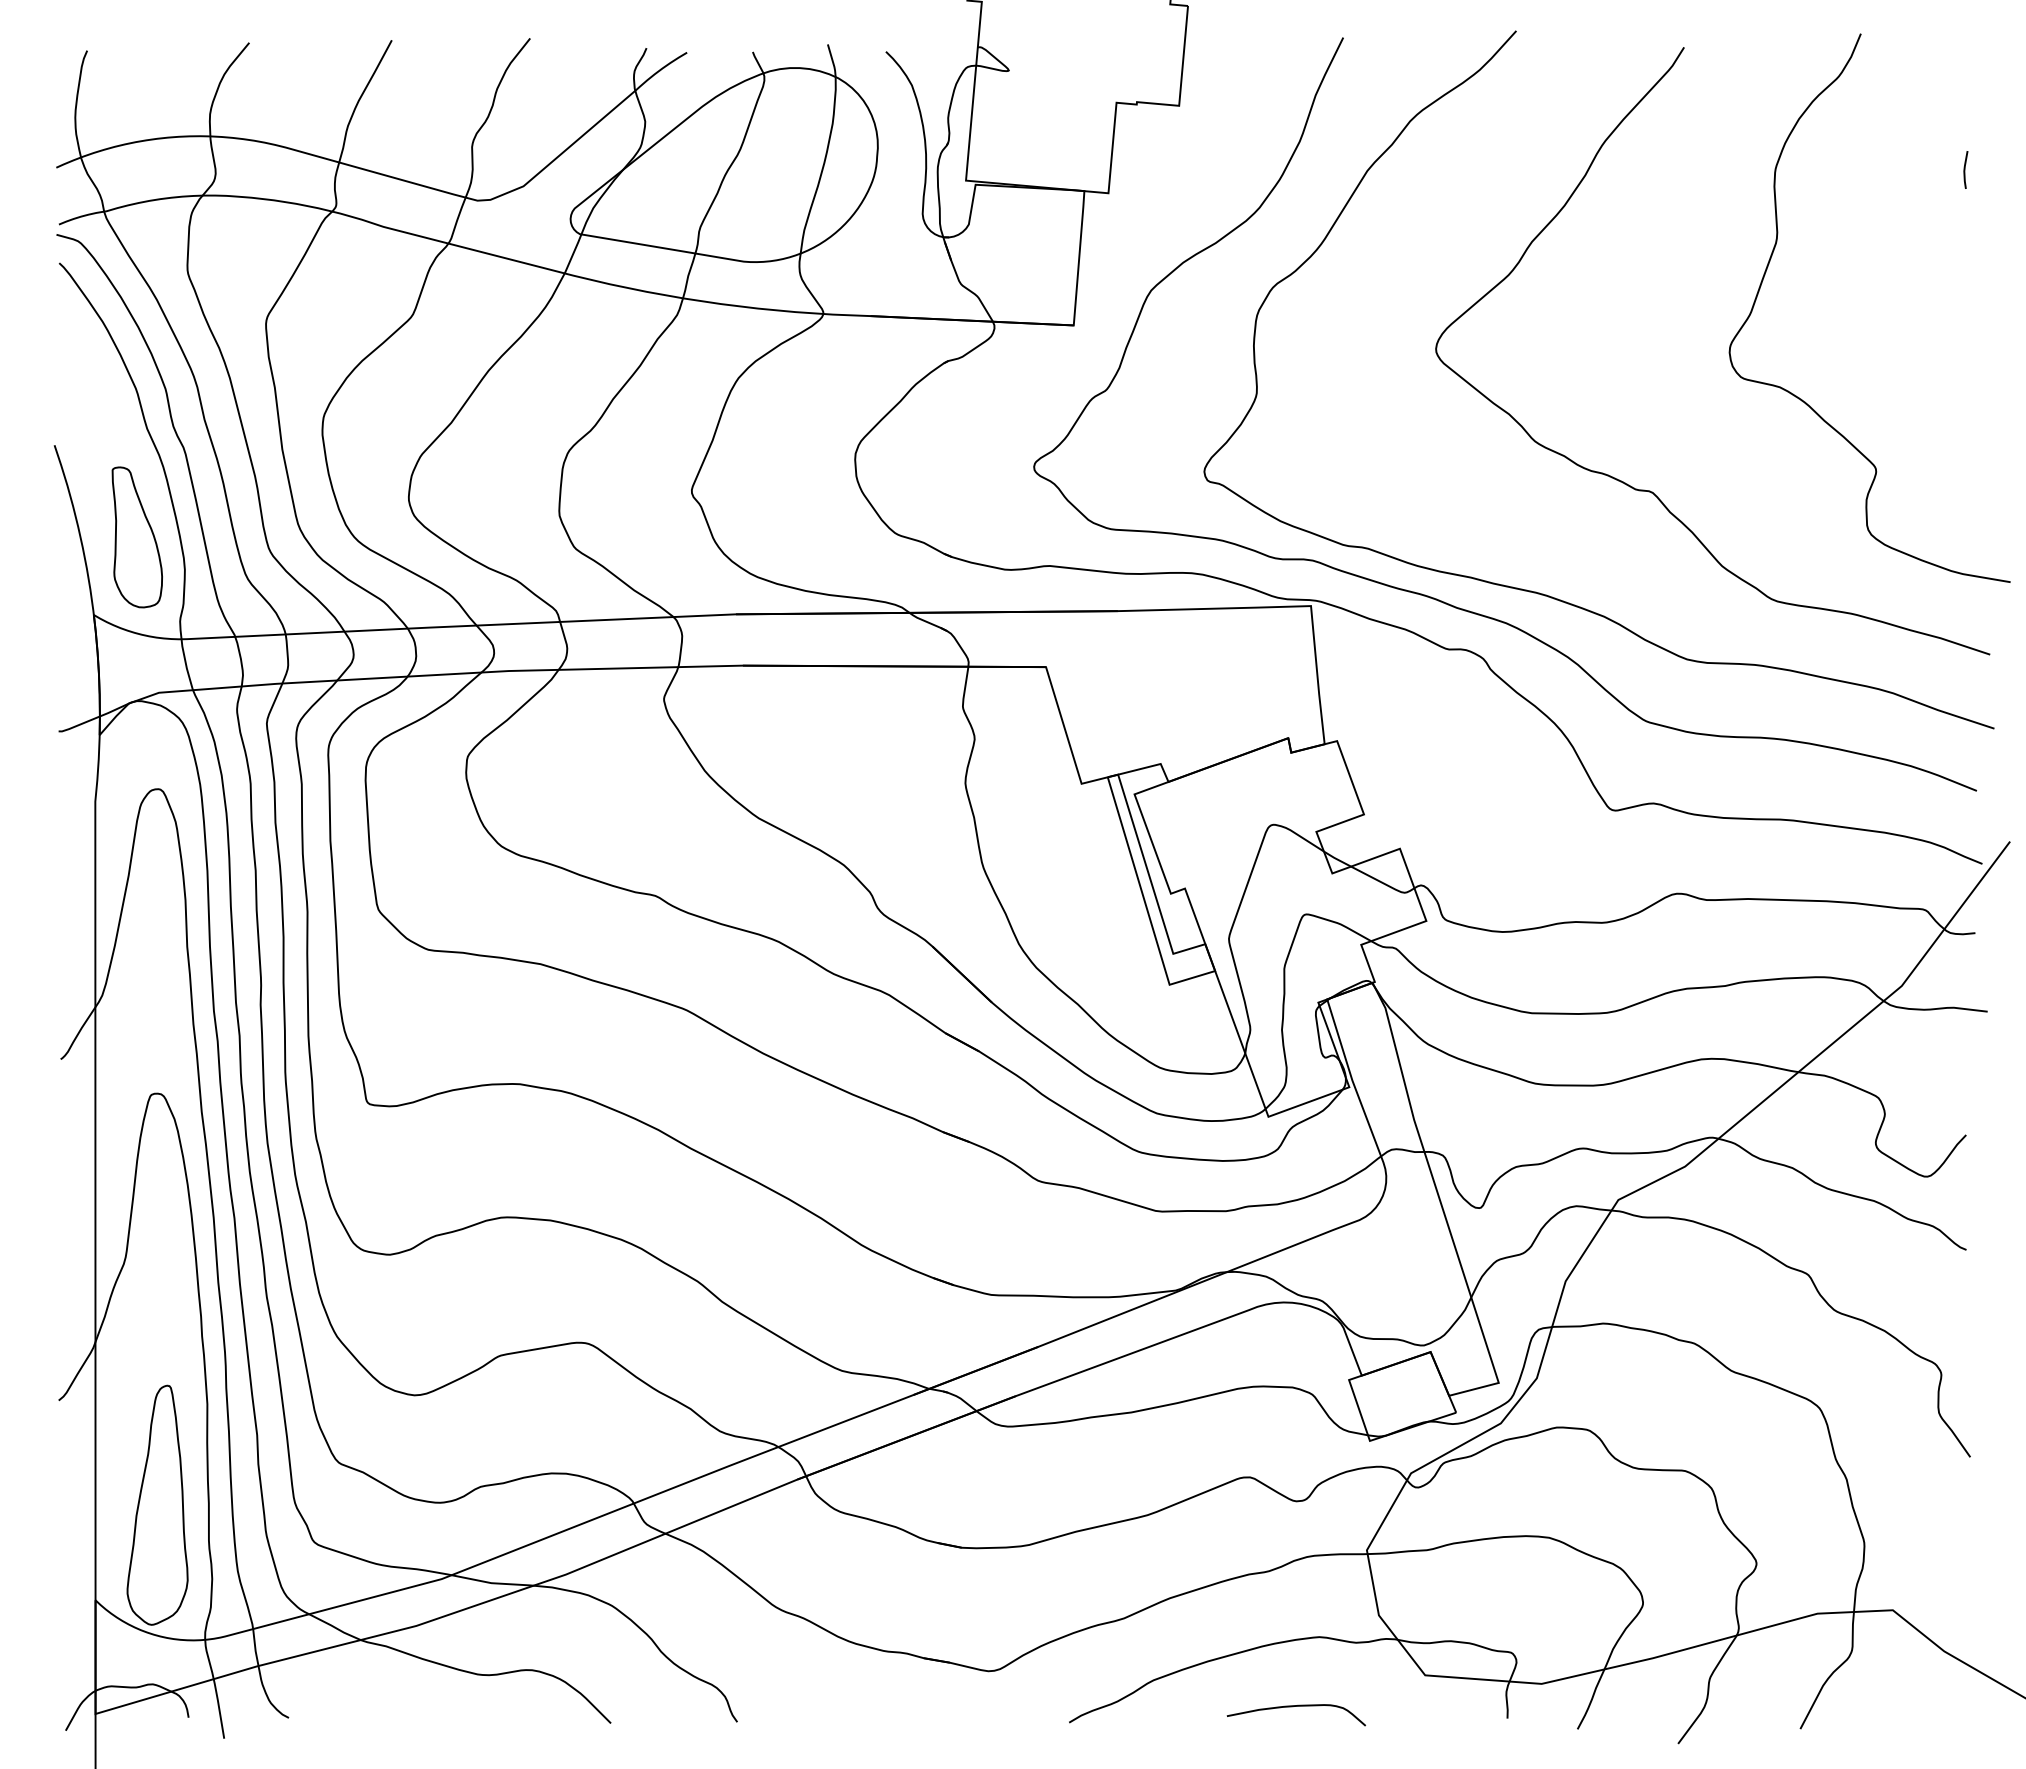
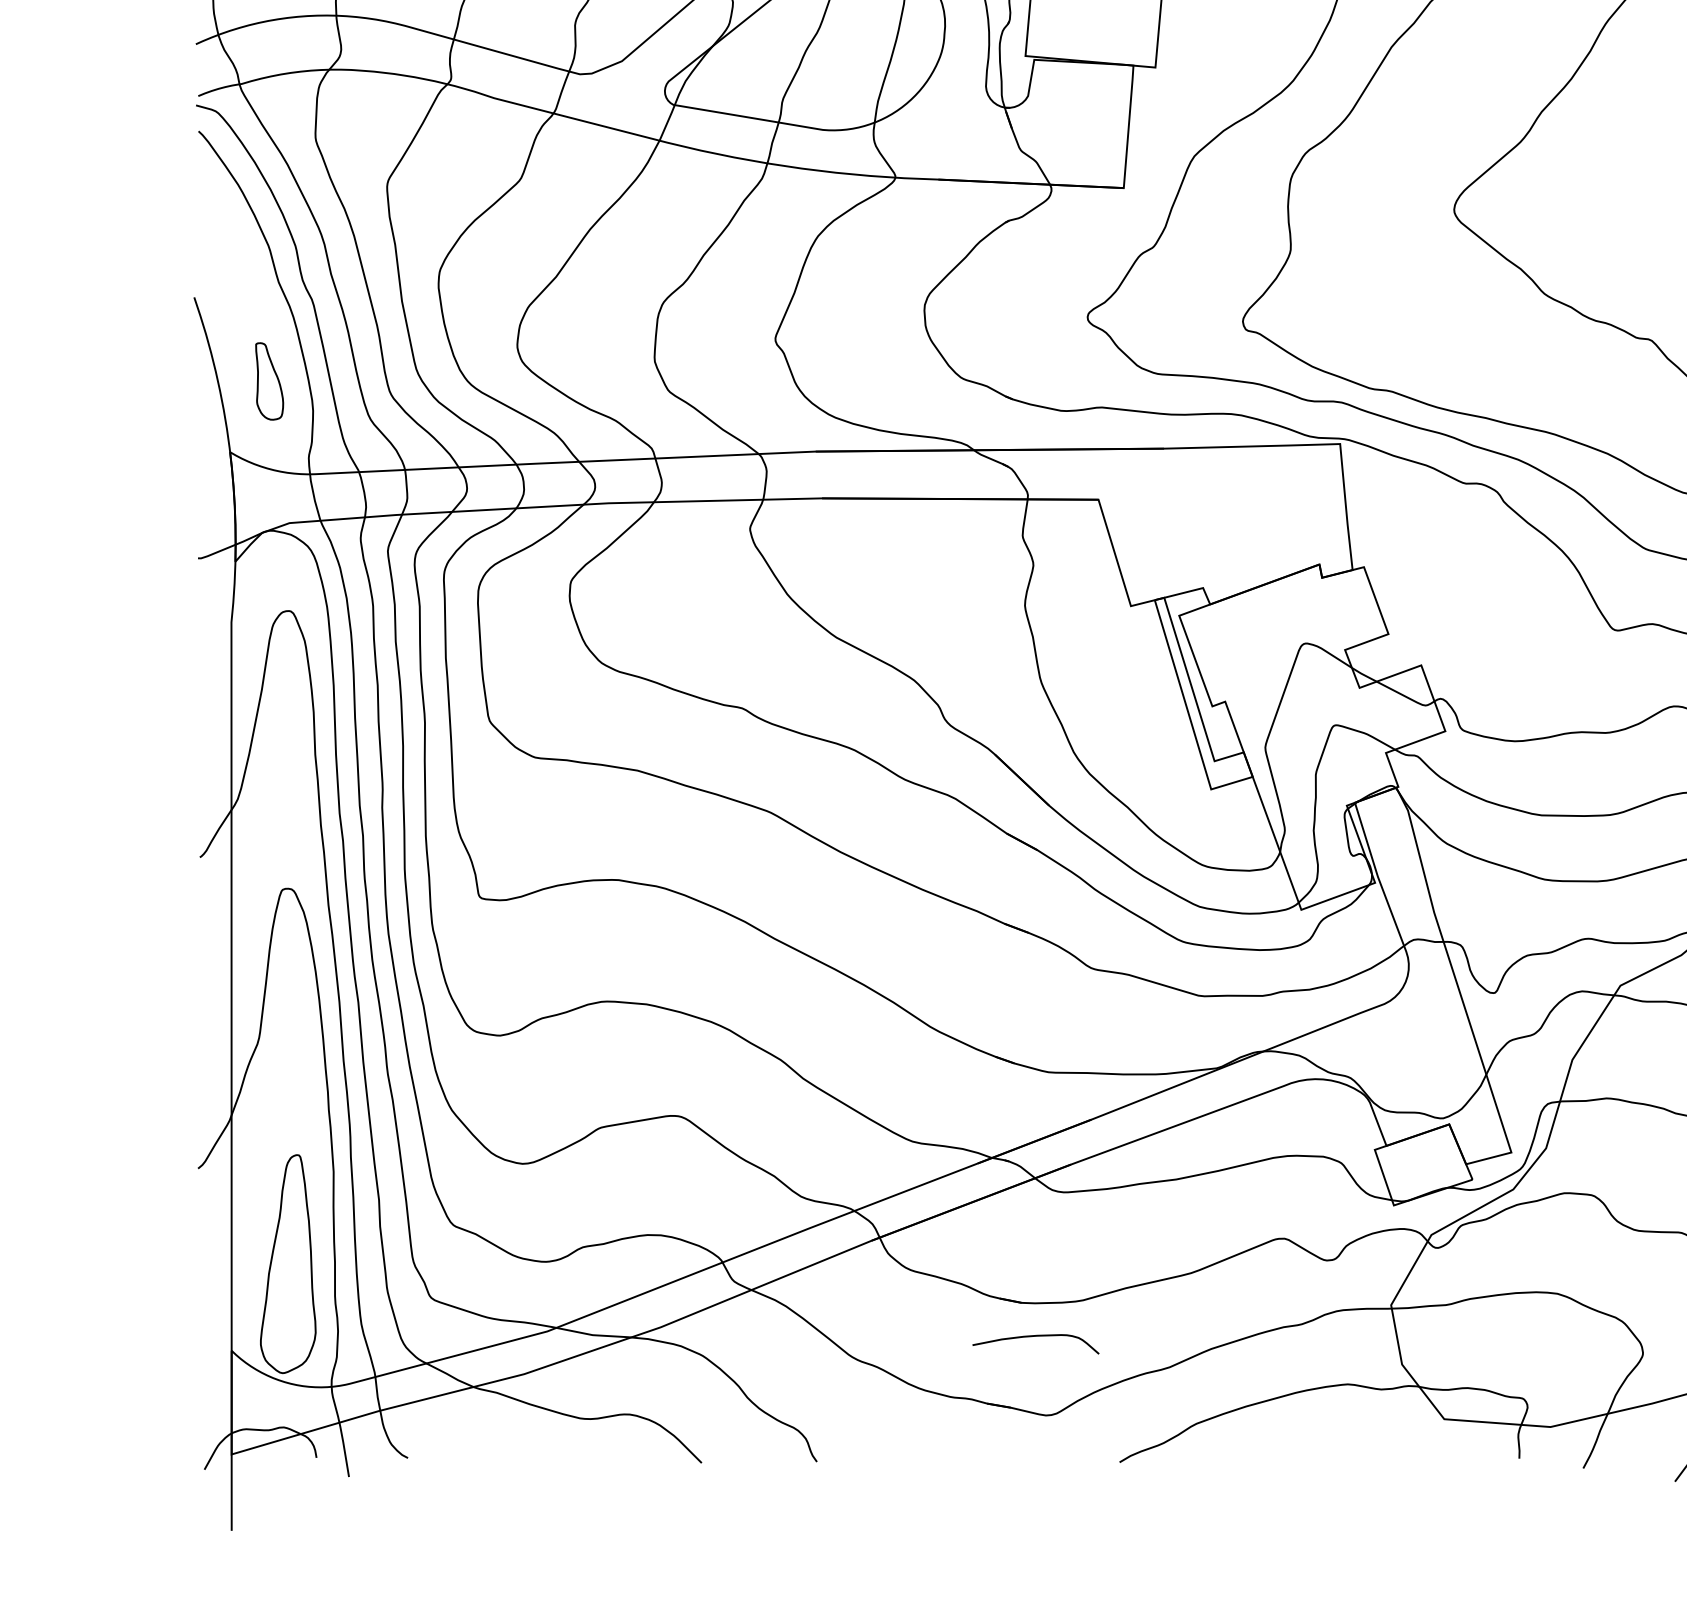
part: (136, 537) -> (269, 381), size x0.6
curve: (1292, 1707) -> (1032, 1337), moved

